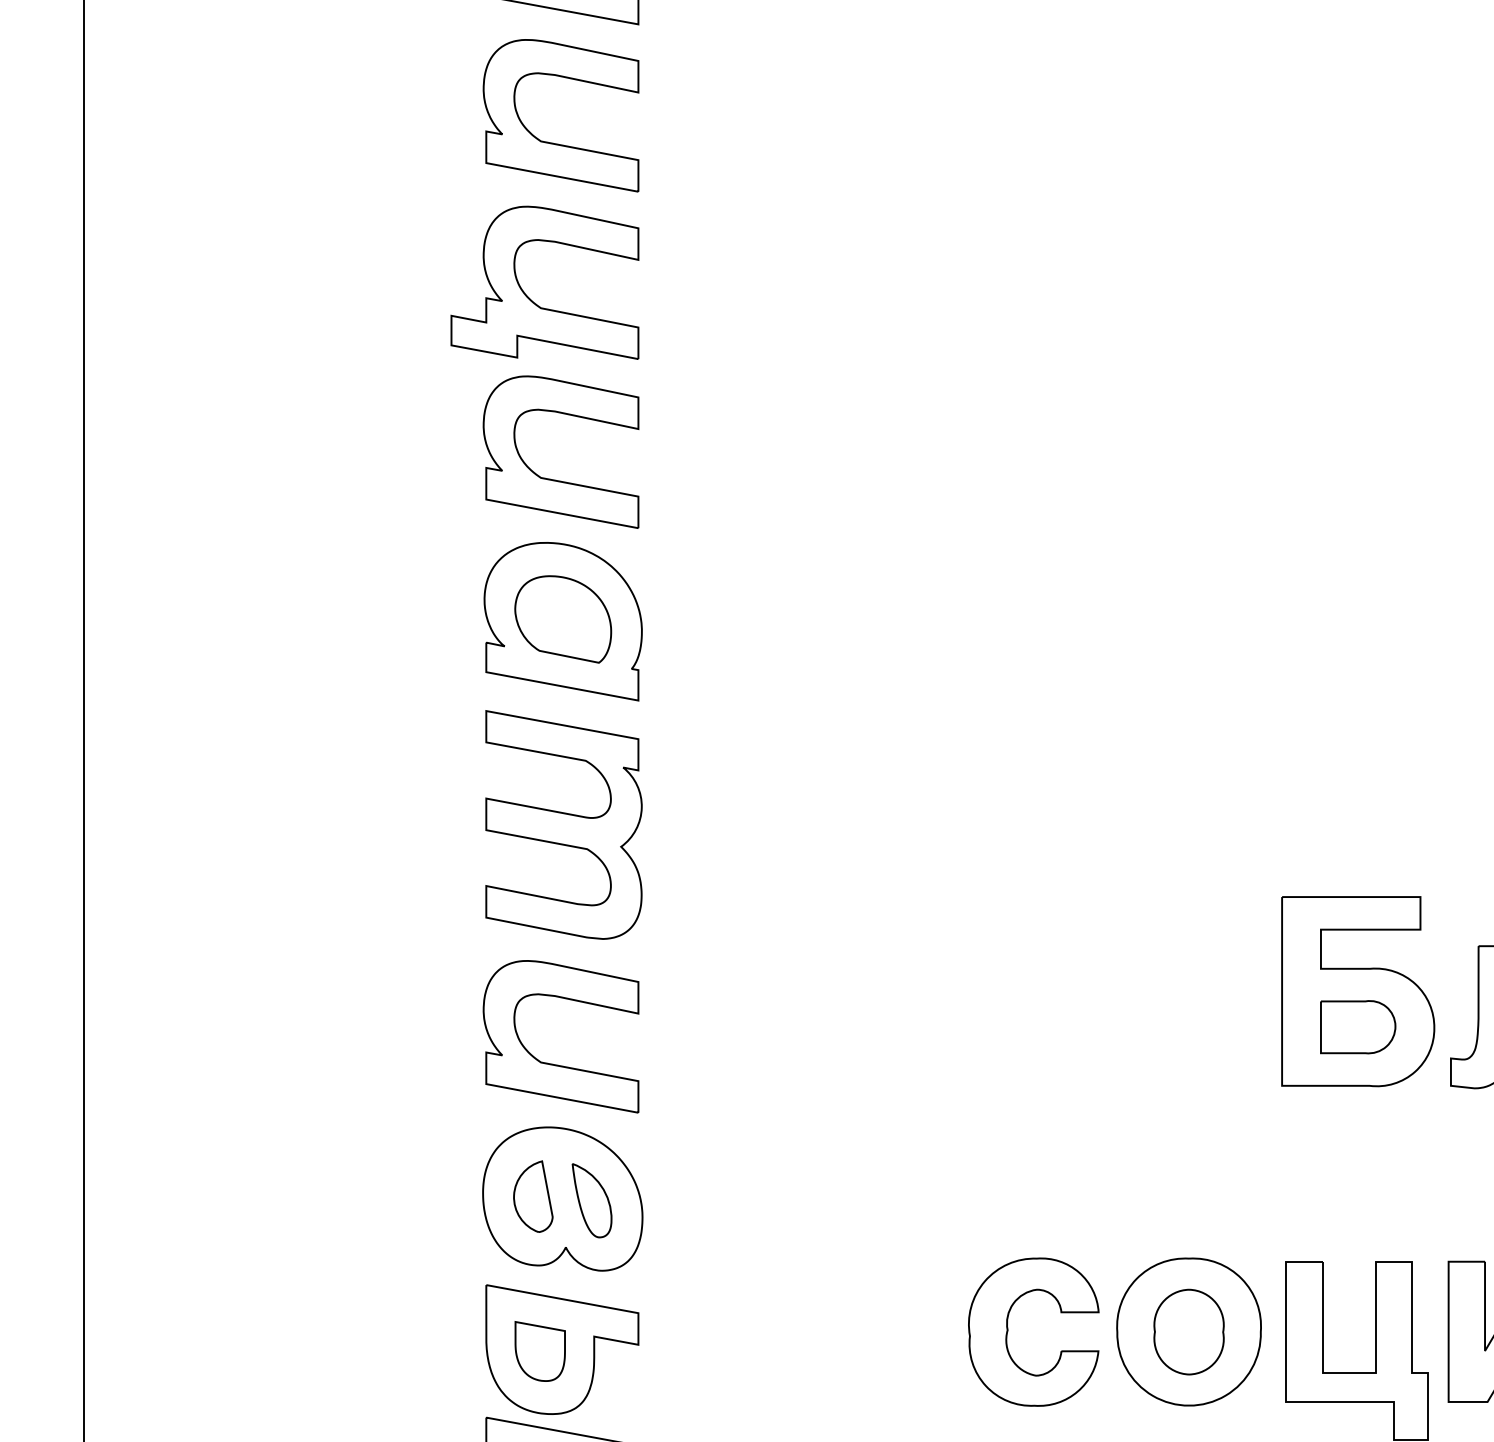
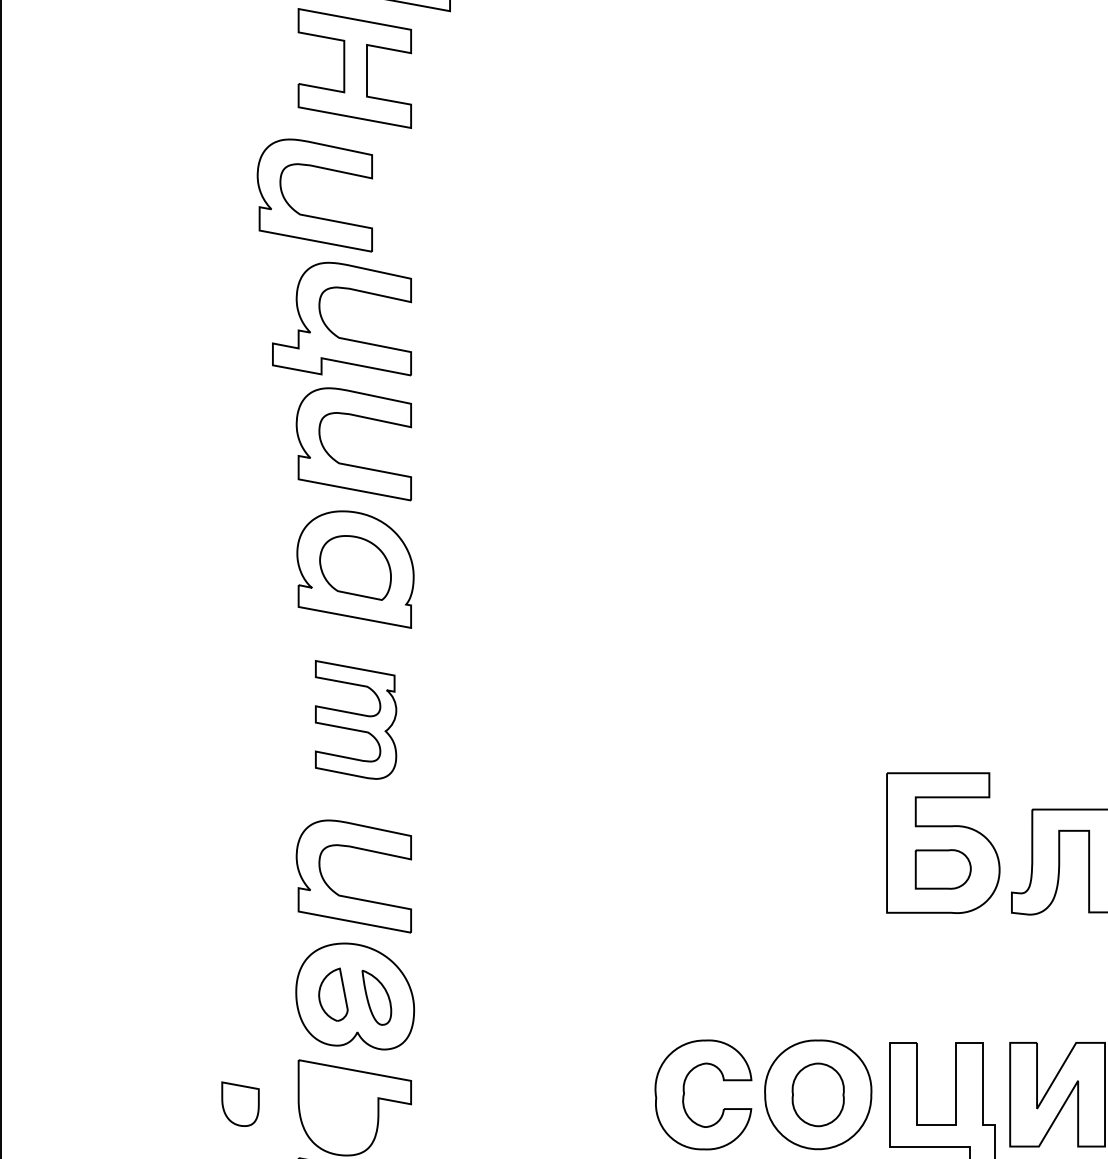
part: (556, 142) -> (311, 215), moved
part: (563, 824) -> (355, 719), size x0.7
part: (540, 1350) -> (240, 1103), moved

